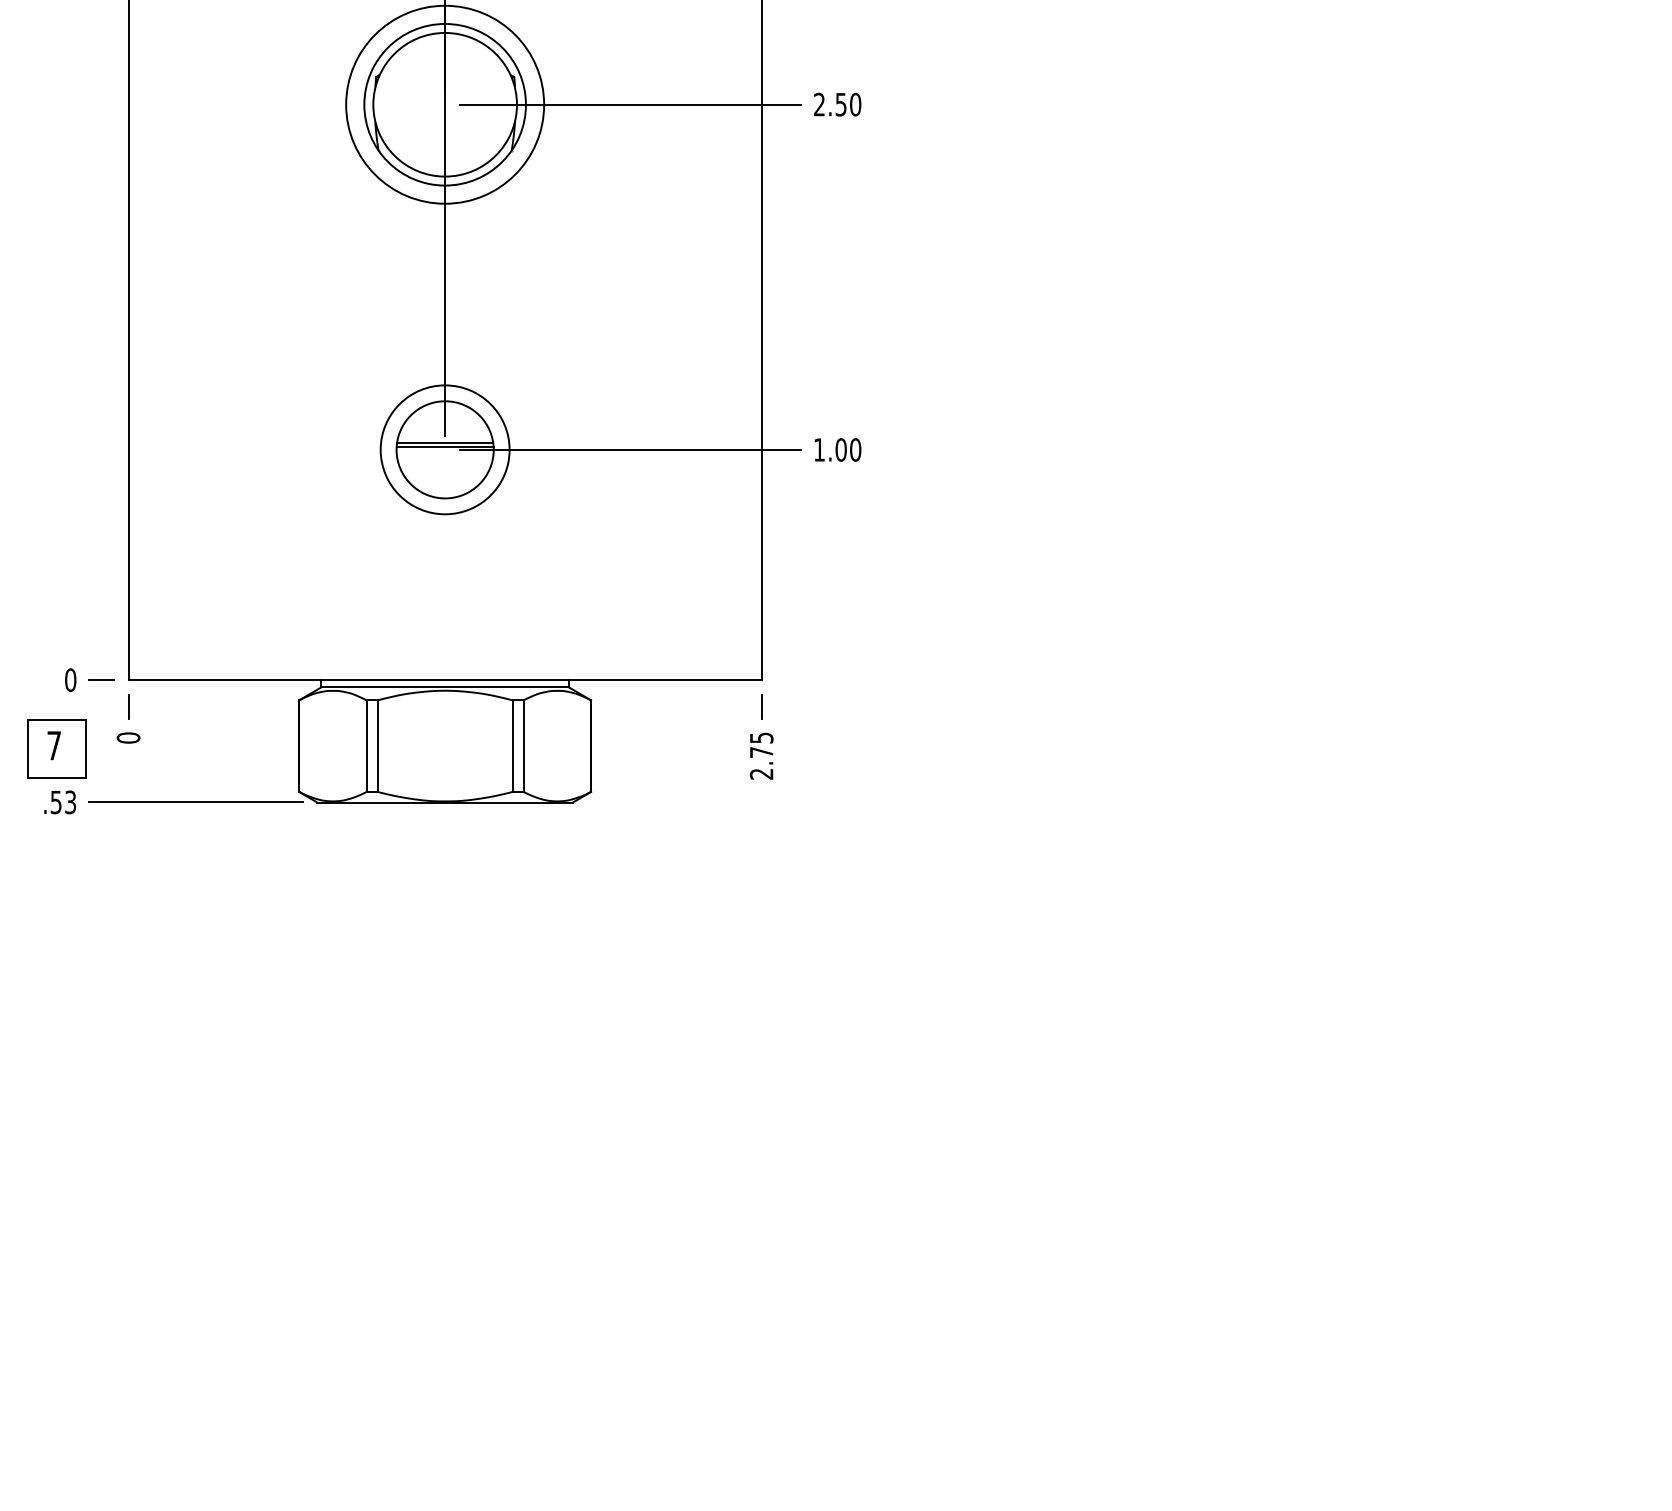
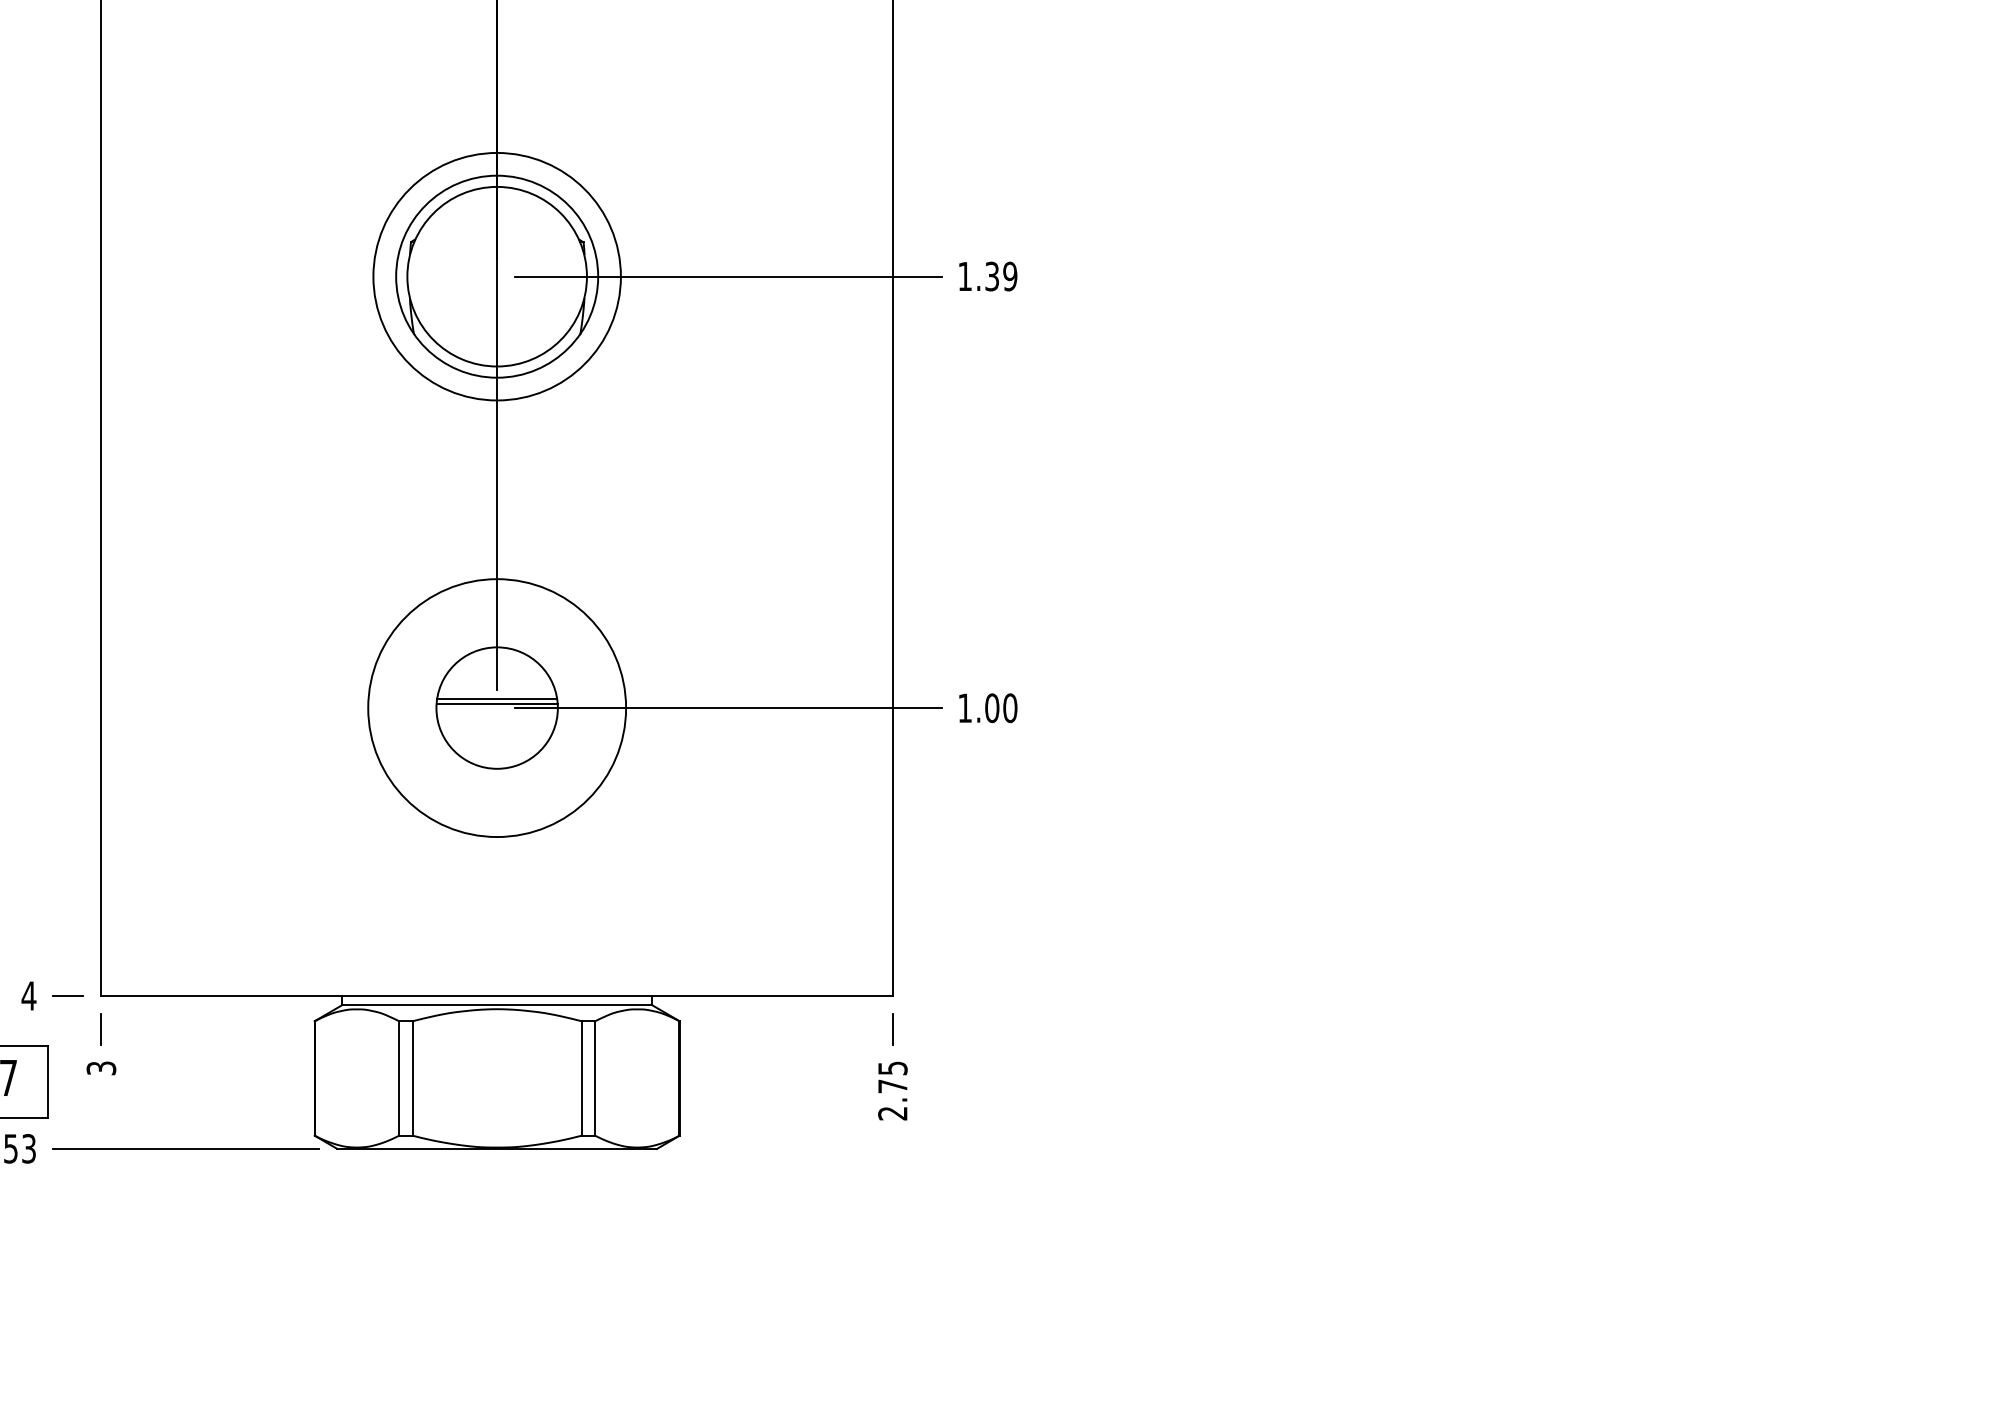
text: (837, 104) -> (987, 276), 2.50 -> 1.39
circle: (444, 449) -> (496, 707), size x1.6
text: (70, 679) -> (28, 995), 0 -> 4
text: (128, 737) -> (101, 1067), 0 -> 3

